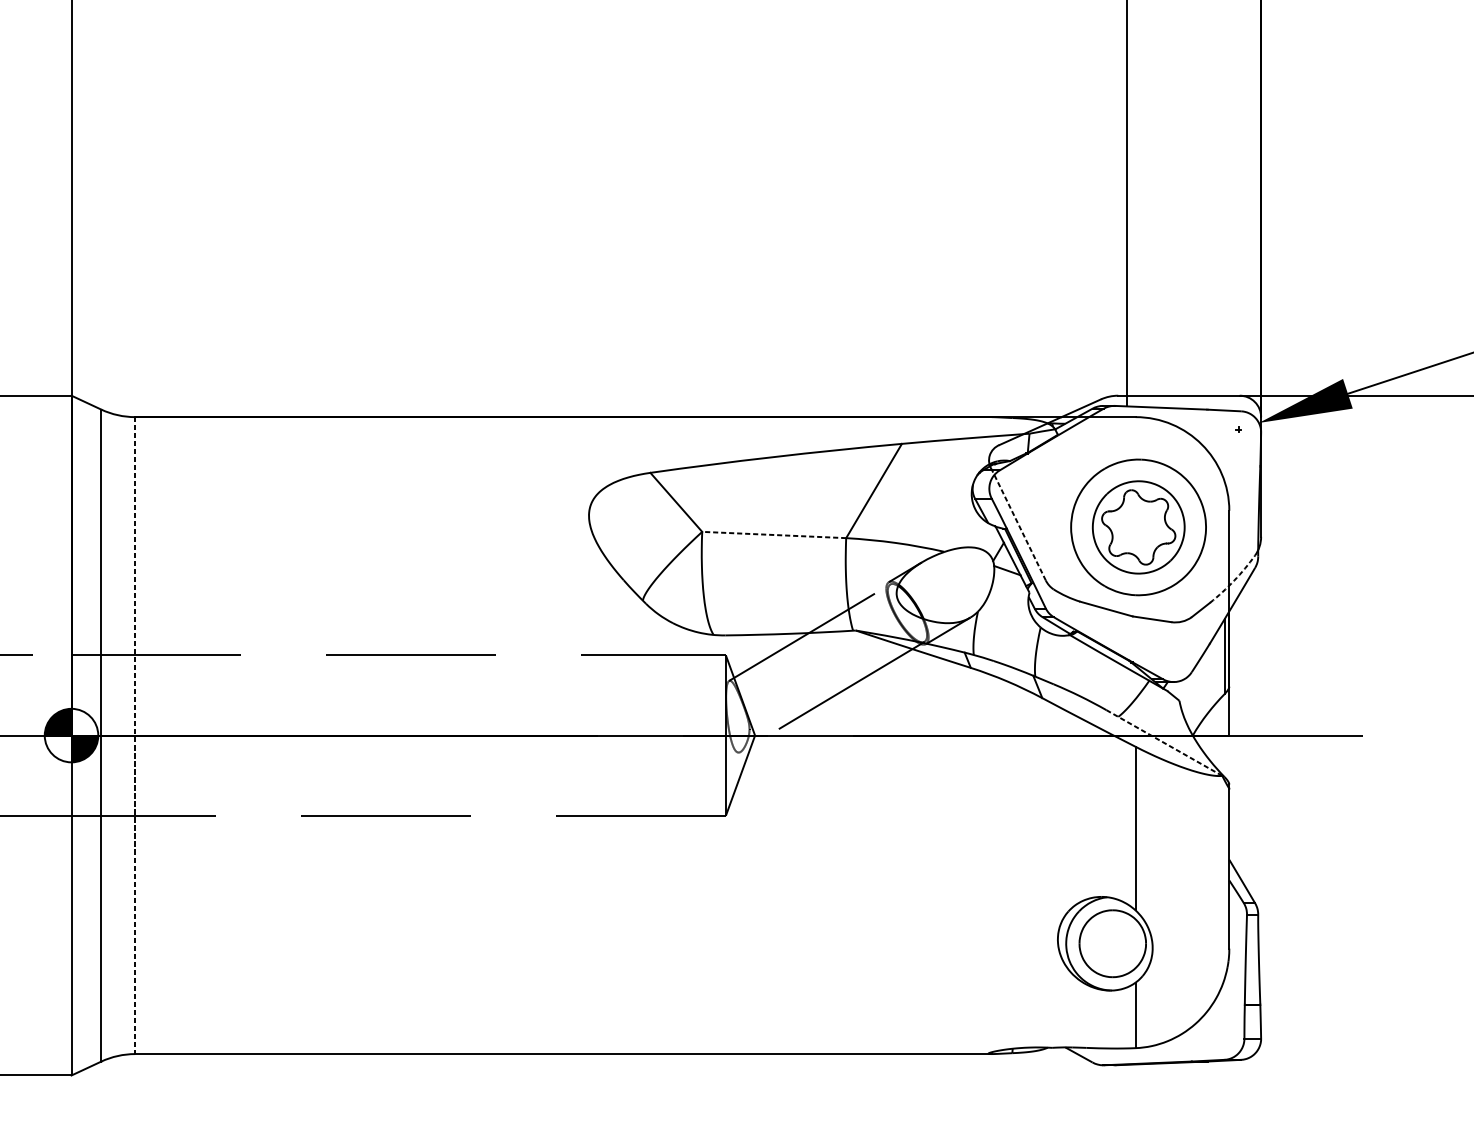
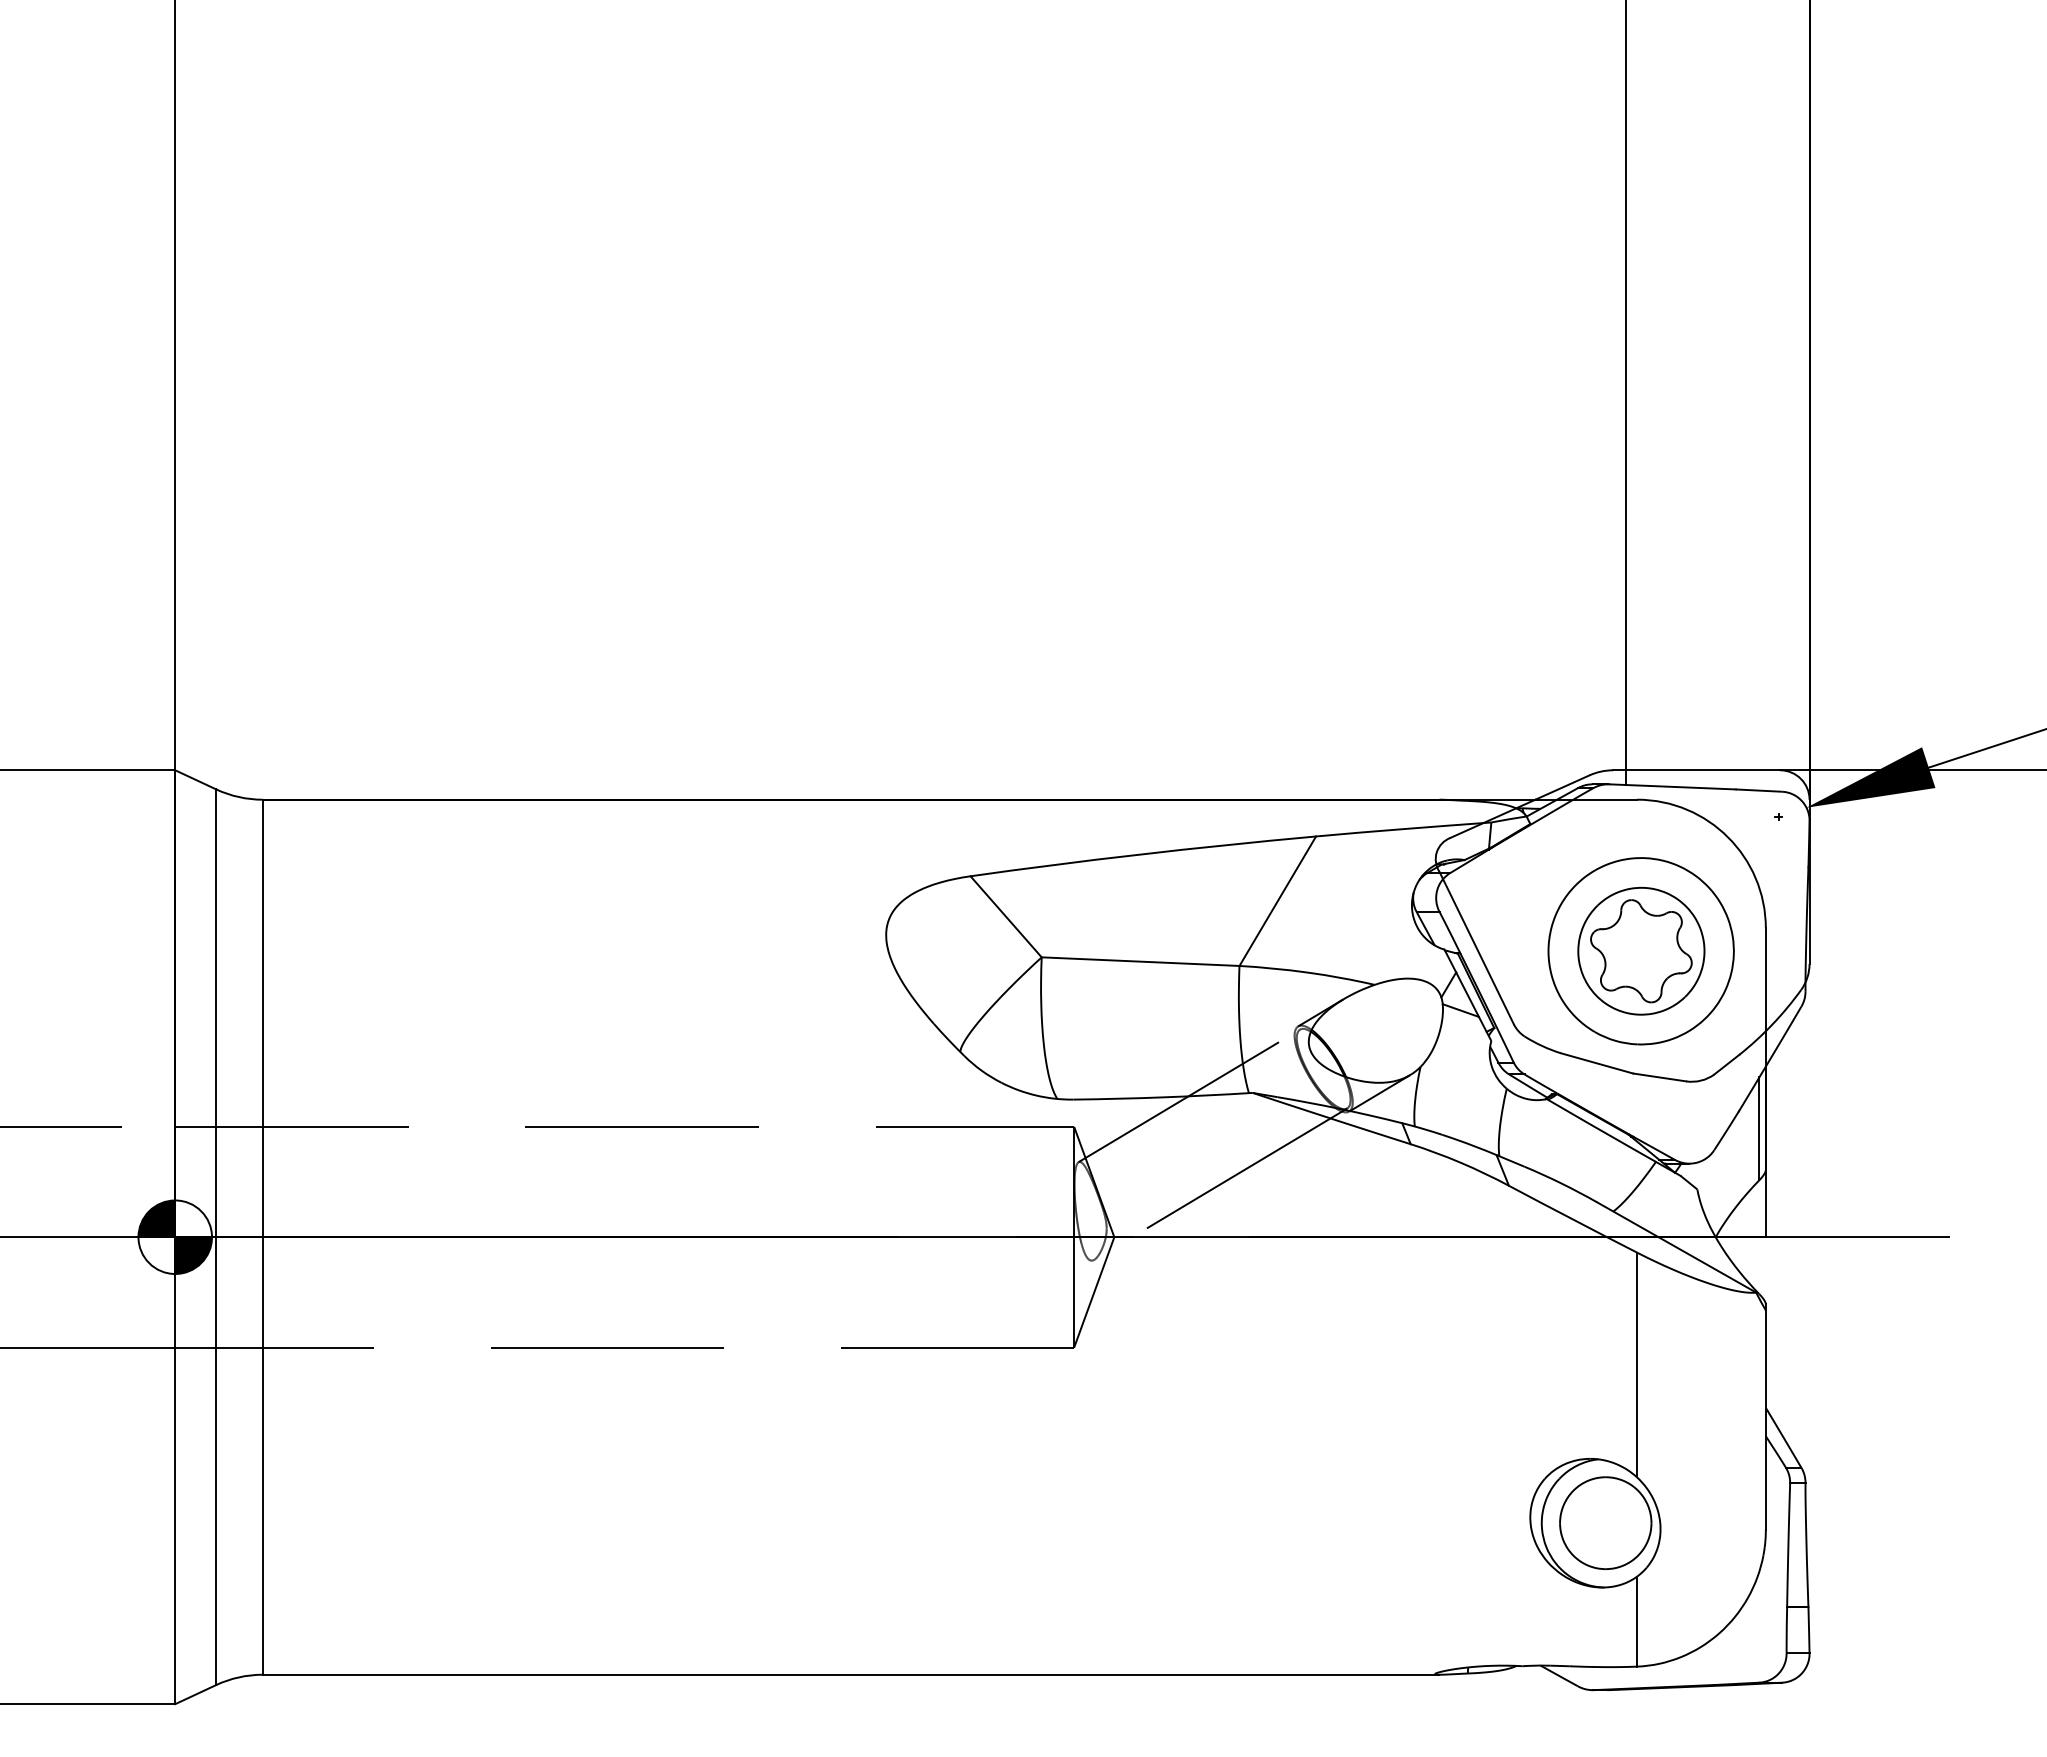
line: (1018, 524) -> (1476, 947), dashed -> solid
line: (774, 534) -> (1140, 961), dashed -> solid
arc: (1234, 580) -> (1772, 1024), dashed -> solid
line: (135, 735) -> (262, 1237), dashed -> solid
line: (1164, 743) -> (1676, 1247), dashed -> solid

